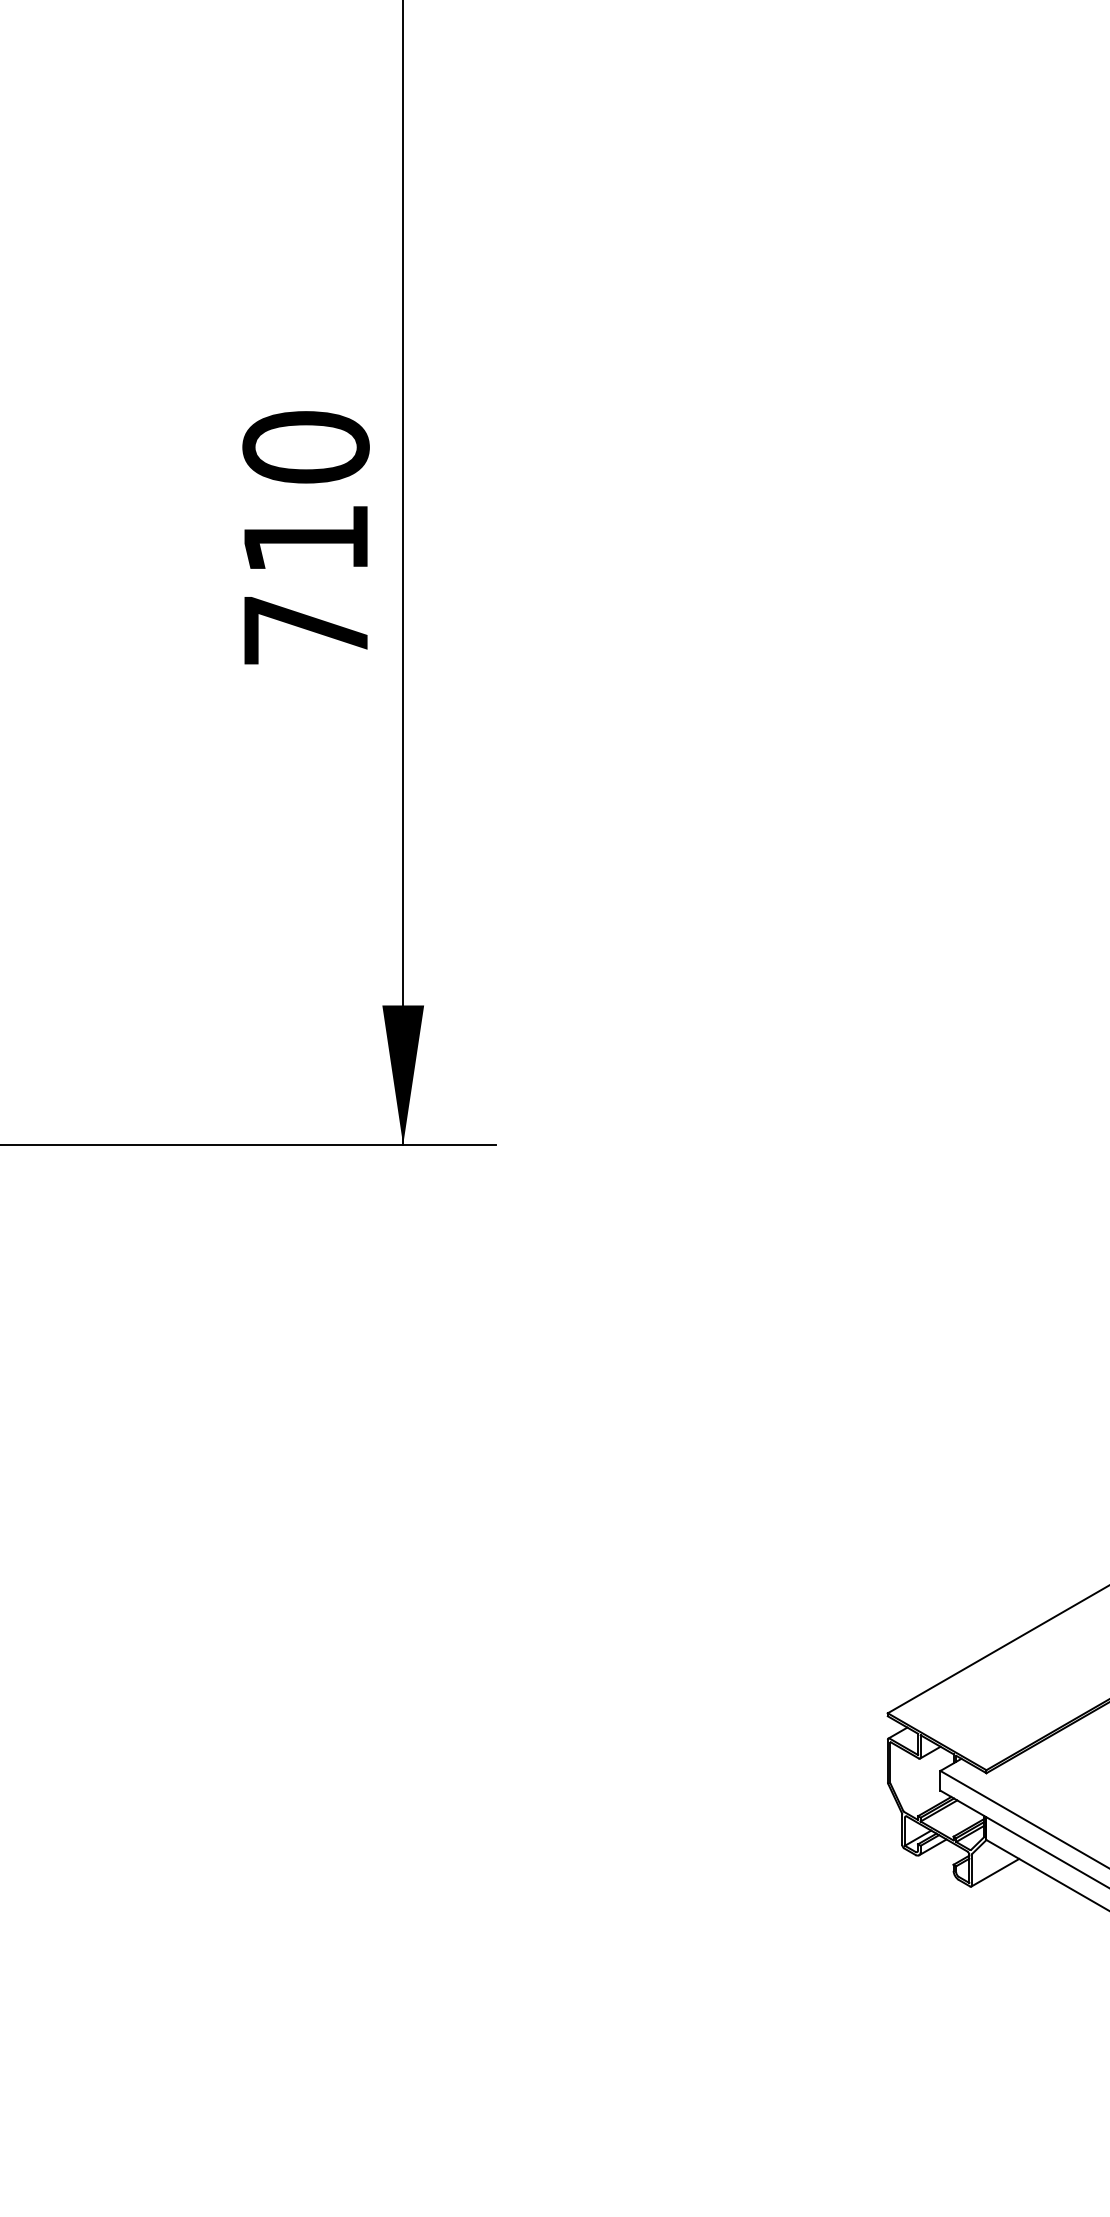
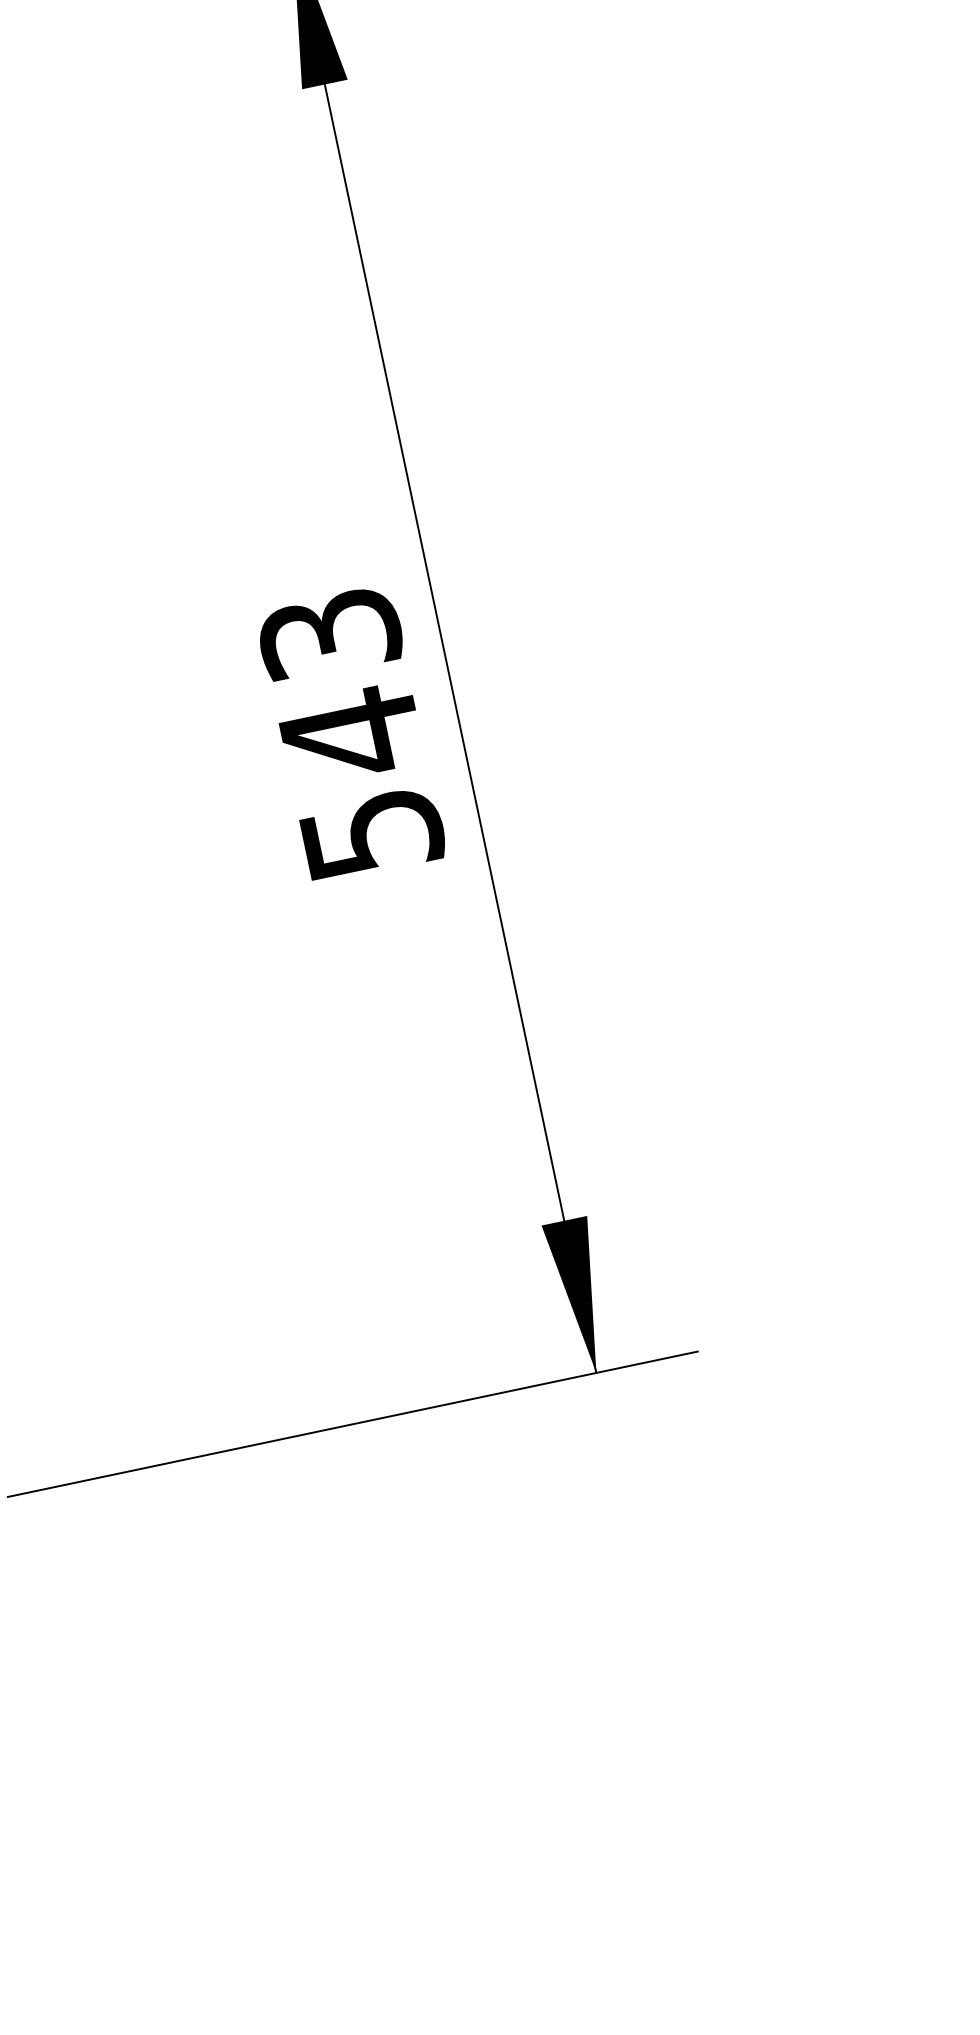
text: (305, 538) -> (350, 733), 710 -> 543

